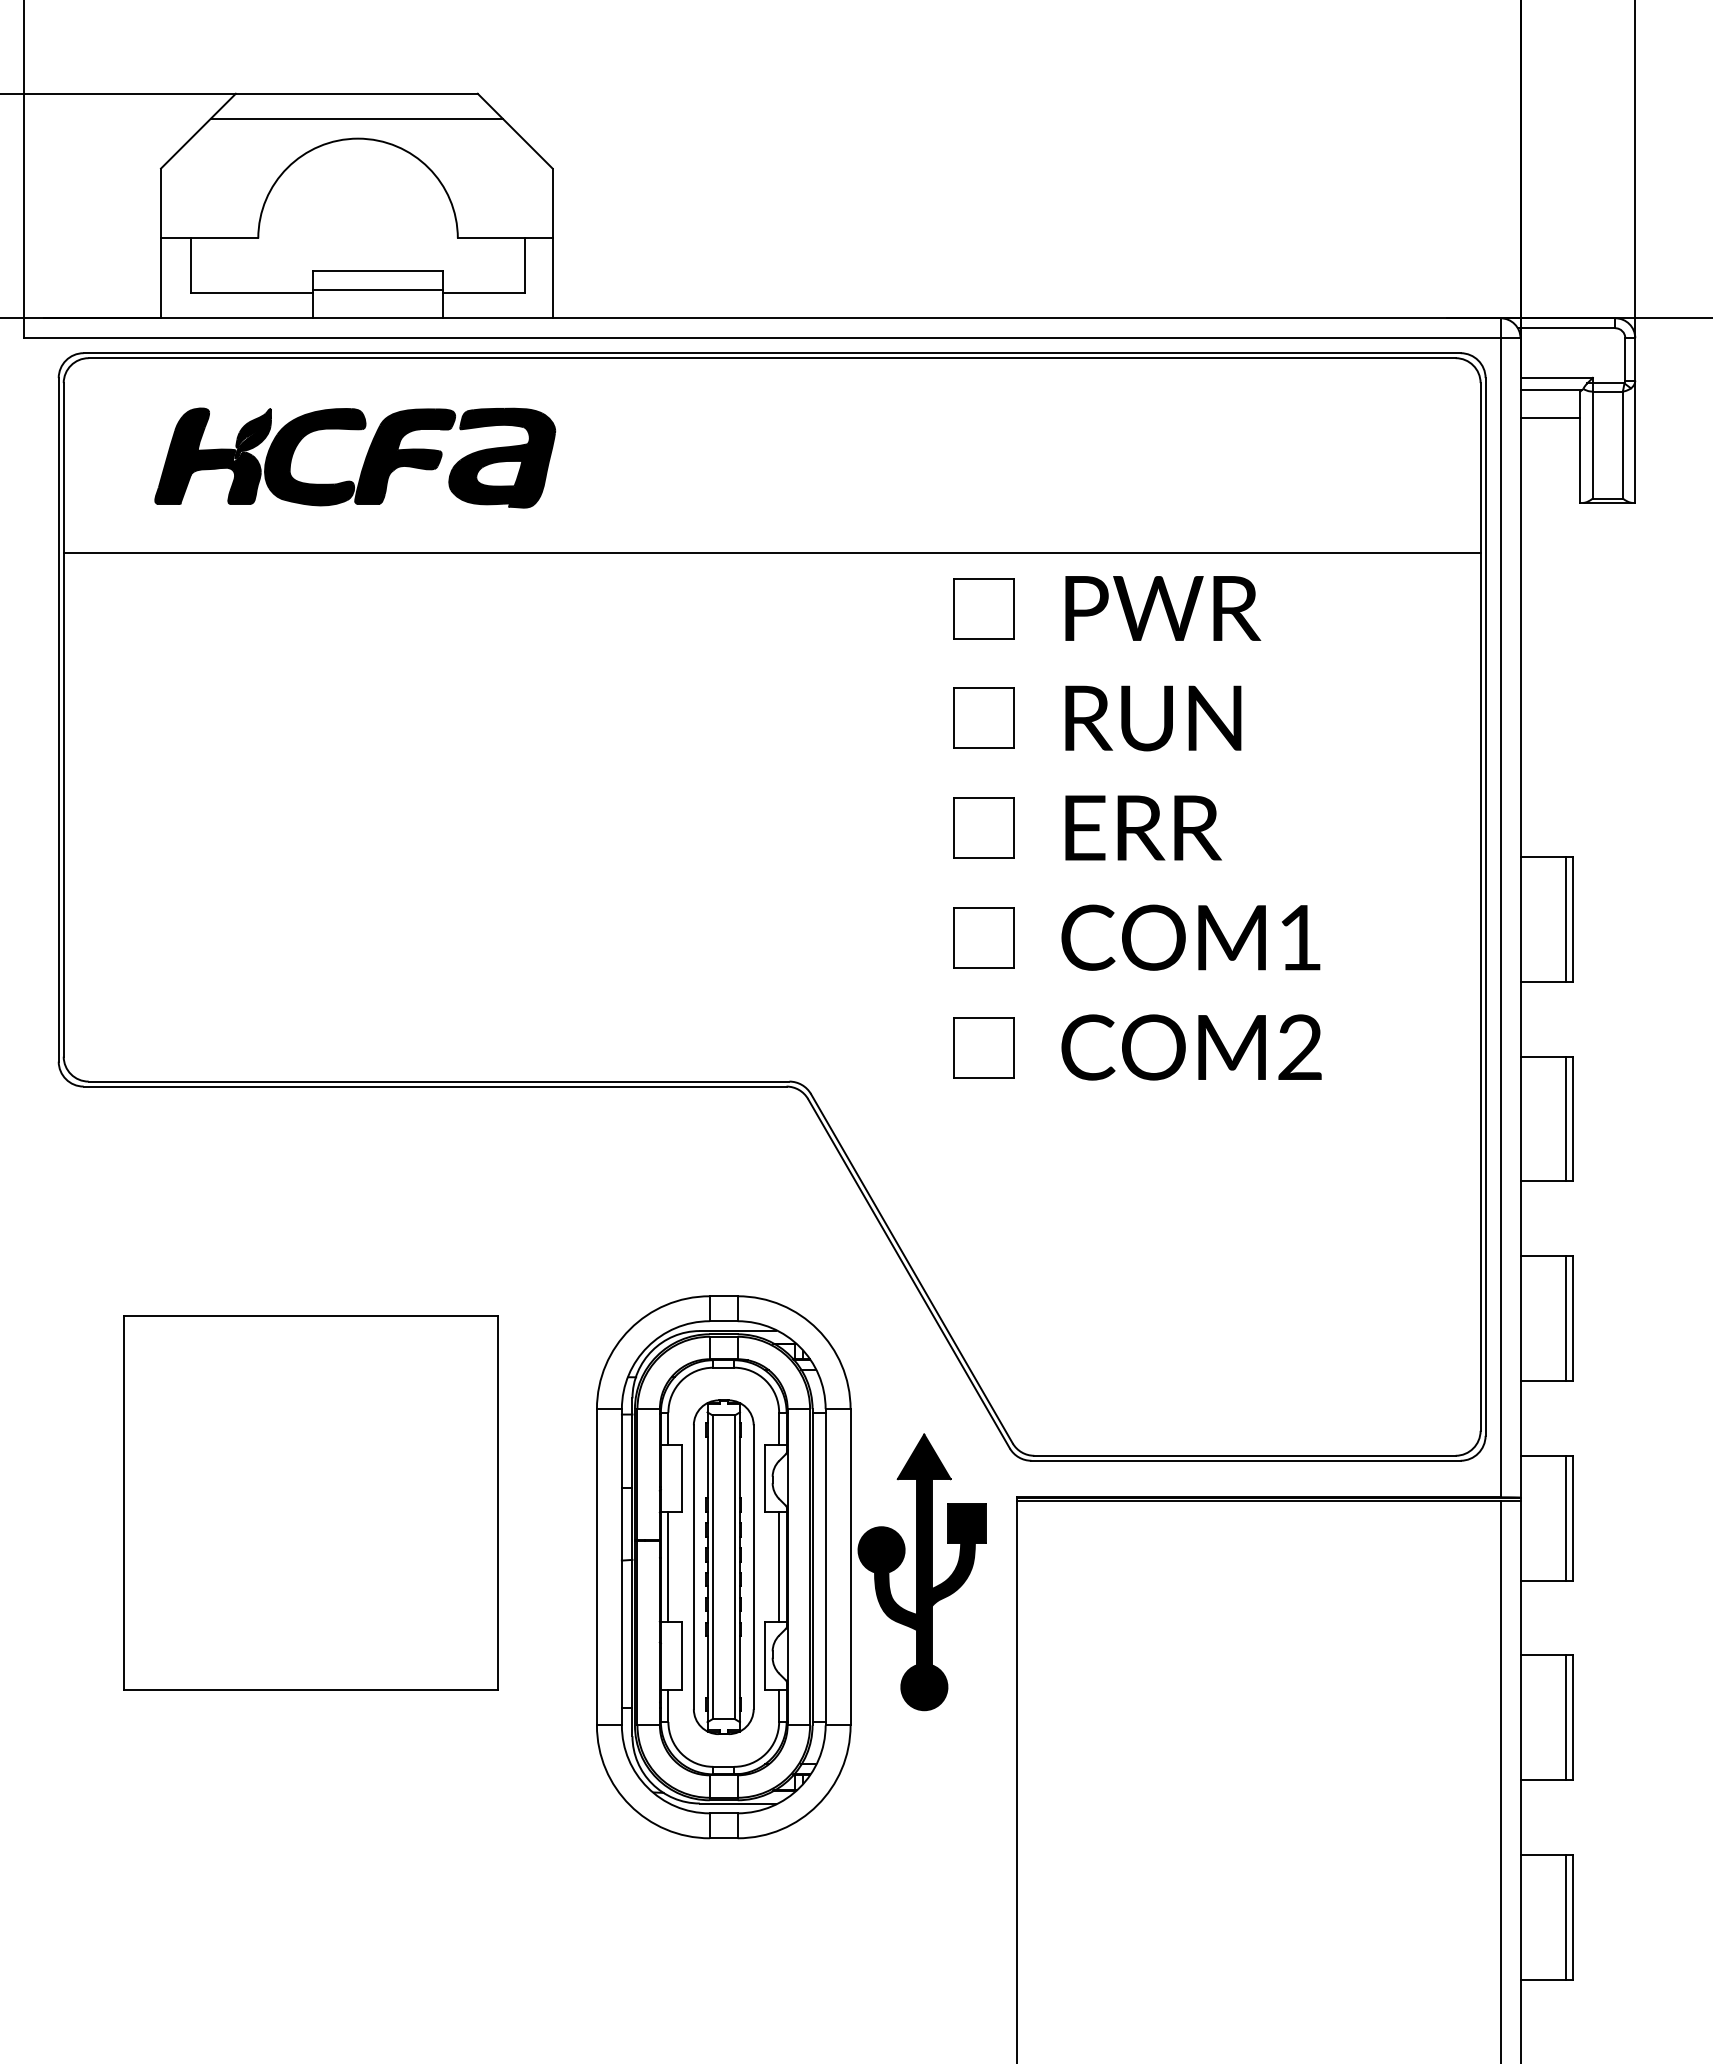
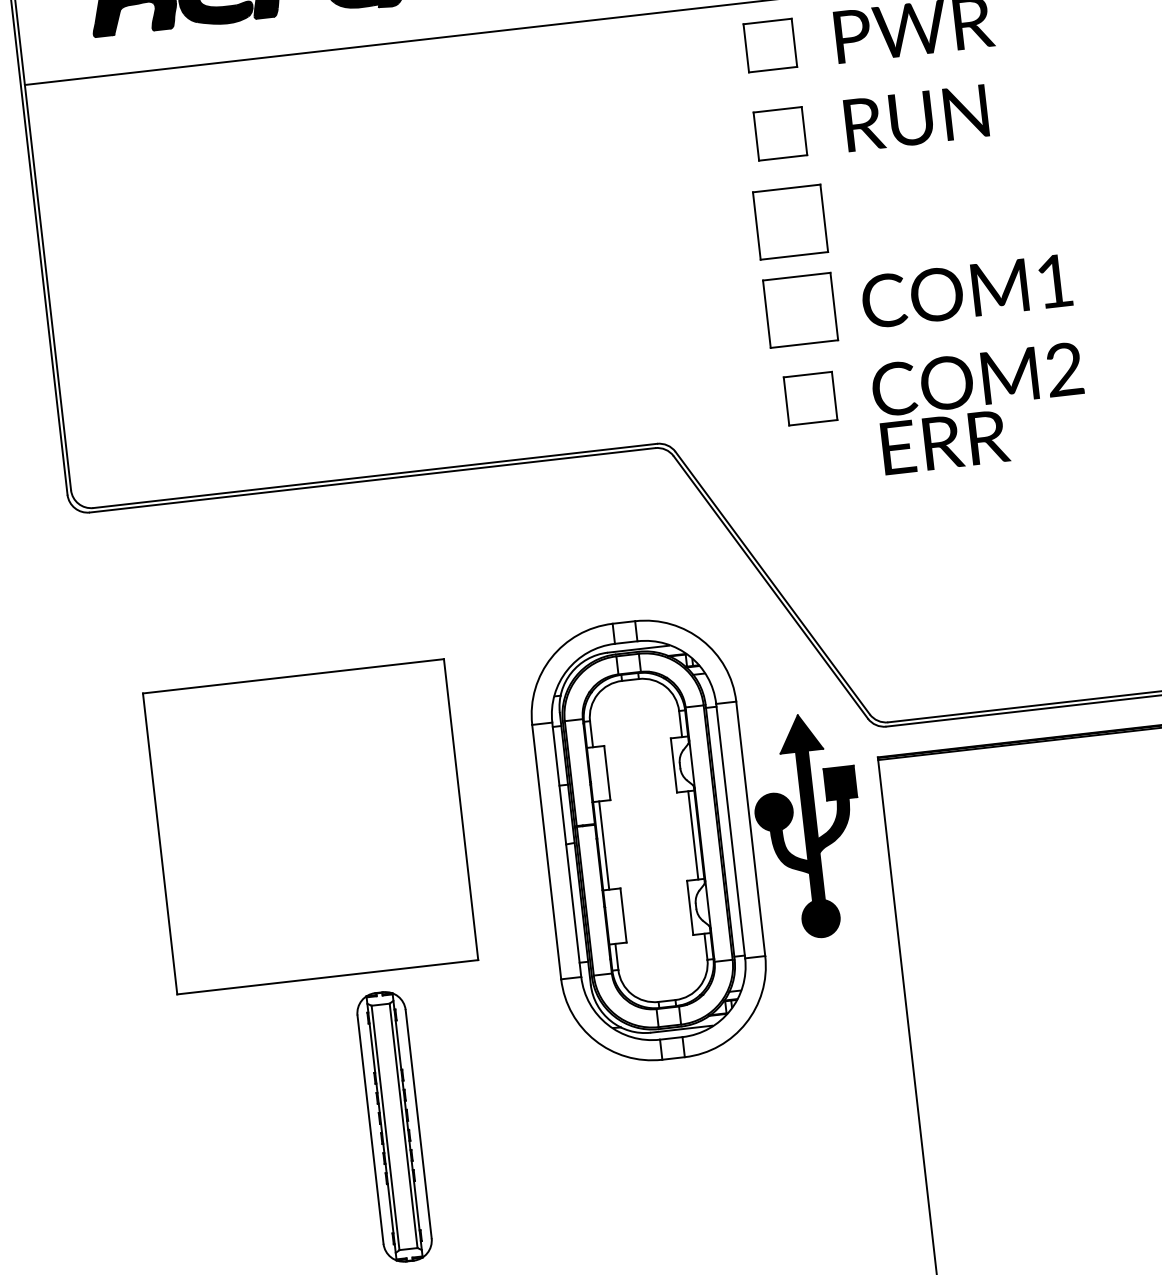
part: (983, 827) -> (789, 221), size x1.4
text: (1143, 827) -> (945, 441), moved
part: (983, 937) -> (799, 310), size x1.4
part: (723, 1566) -> (394, 1126), moved

